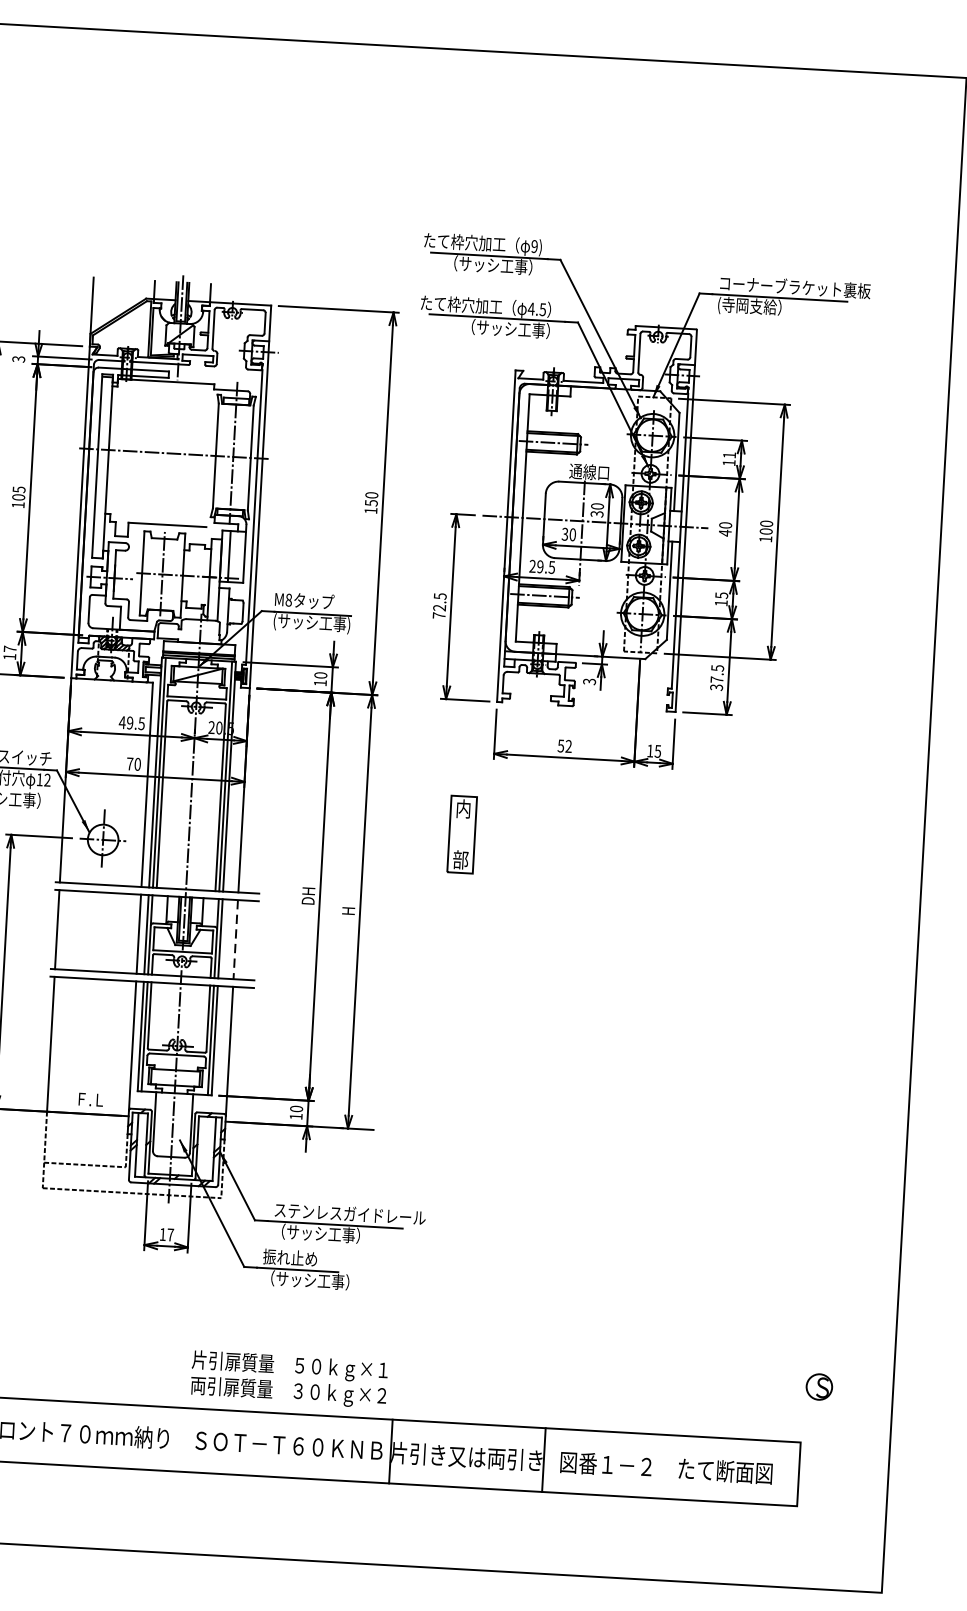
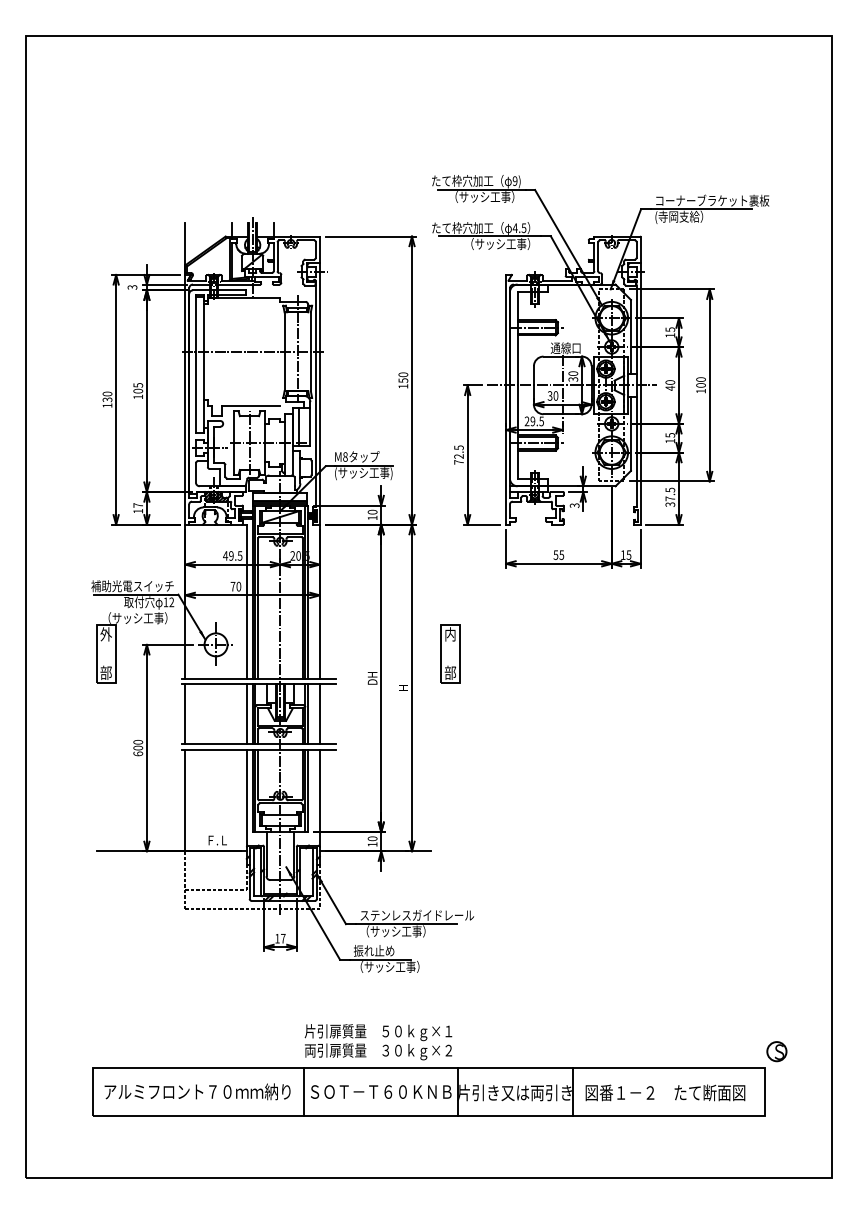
text: (729, 455) -> (670, 329), 11 -> 15
text: (568, 745) -> (561, 554), 52 -> 55
part: (462, 834) -> (450, 653), moved
line: (235, 940) -> (319, 714), dashed -> solid
part: (818, 1386) -> (776, 1051), moved
line: (187, 1440) -> (304, 1092), added

